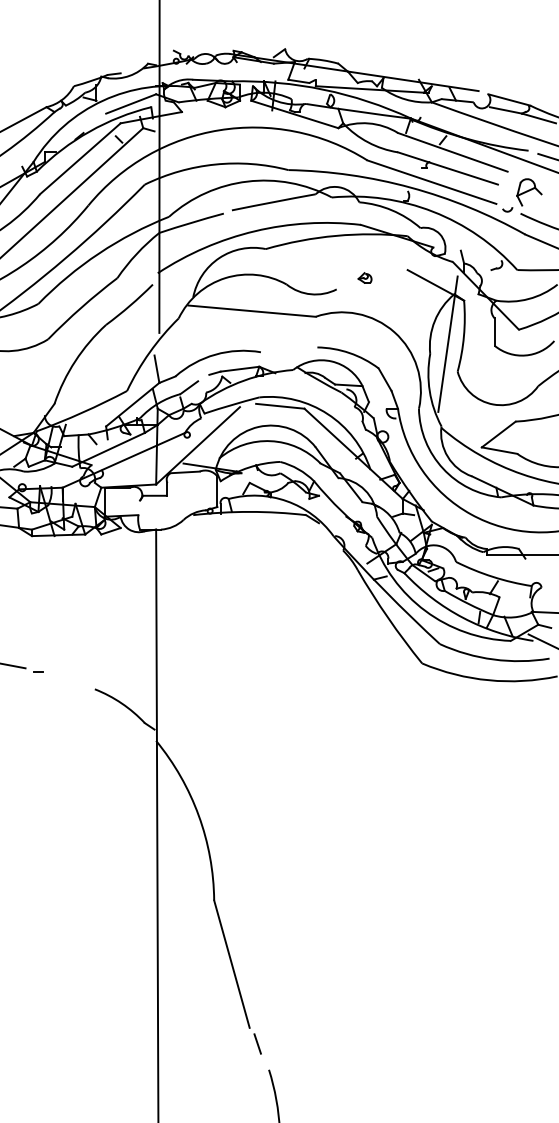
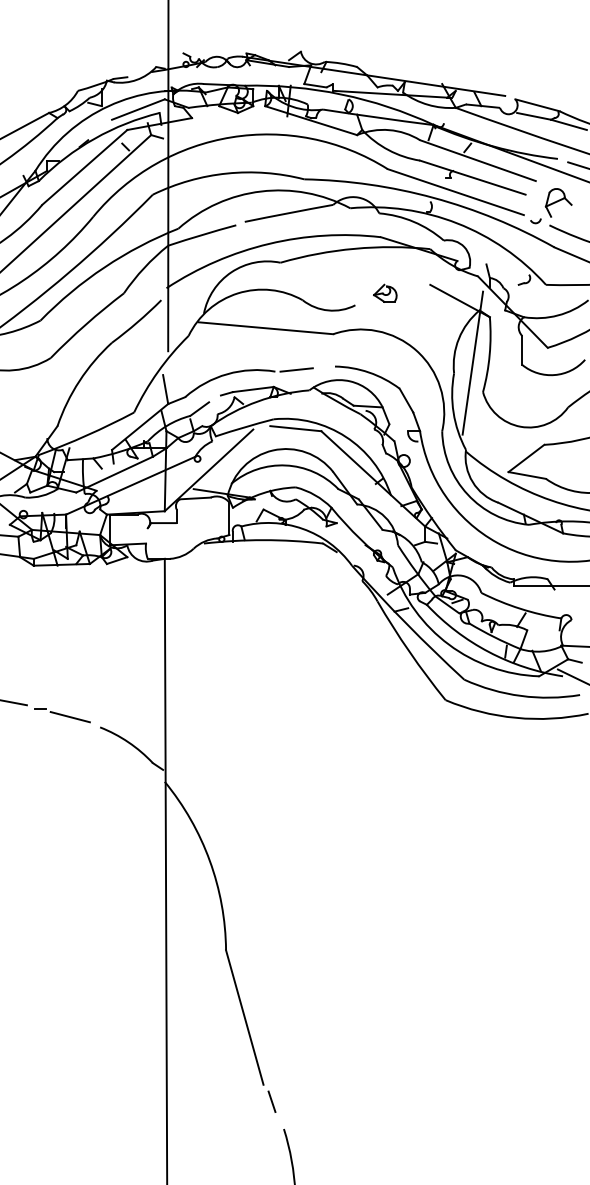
part: (365, 277) -> (385, 292), size x1.67
line: (280, 350) -> (296, 369), added
line: (65, 679) -> (69, 717), added

